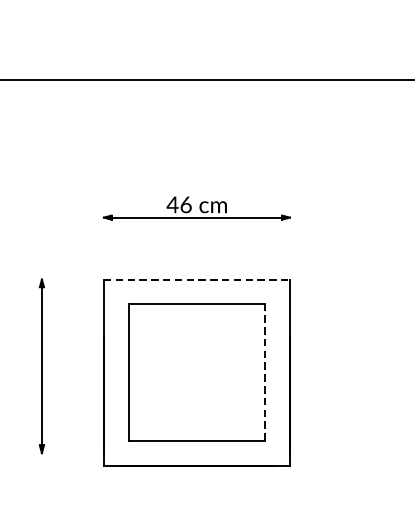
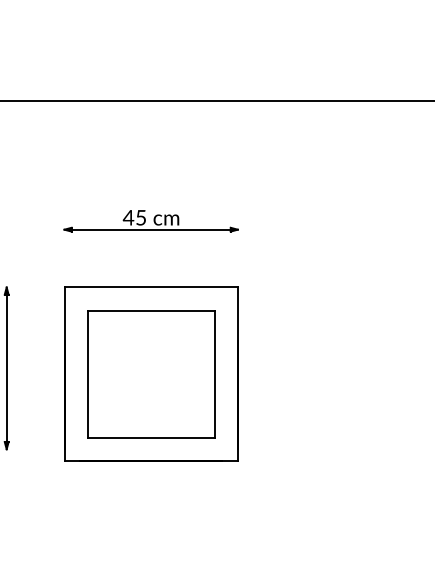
text: (186, 204) -> (141, 217), 46 -> 45
line: (197, 279) -> (151, 287), dashed -> solid
line: (264, 372) -> (214, 374), dashed -> solid

